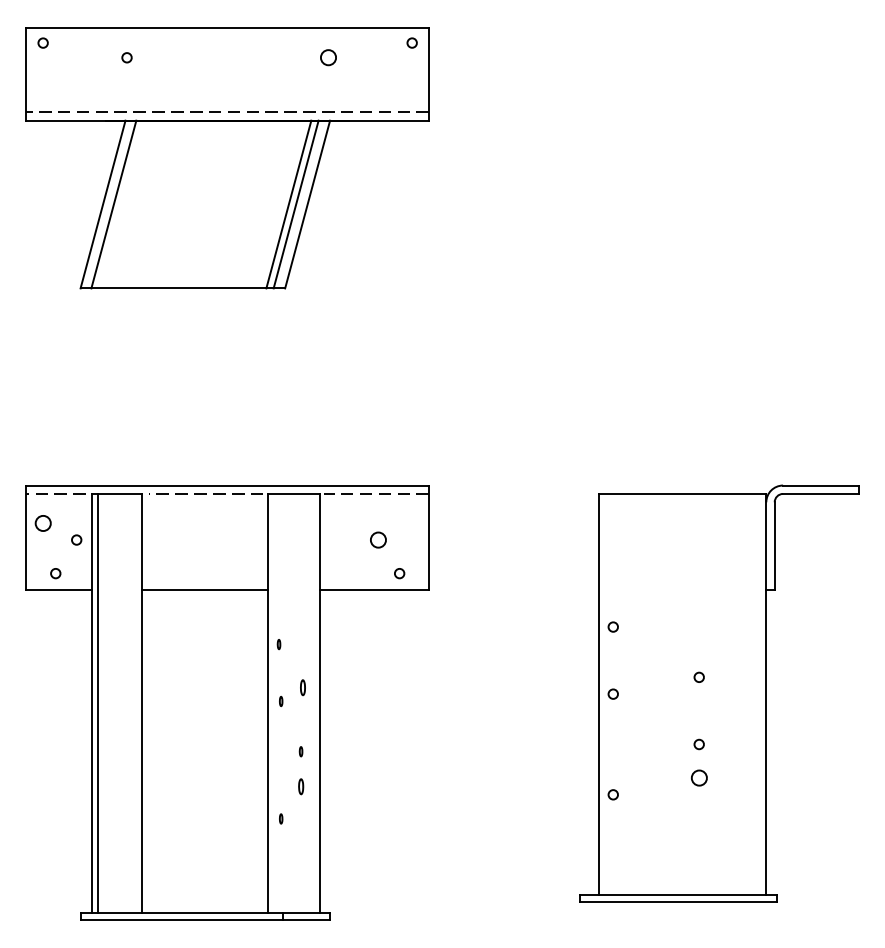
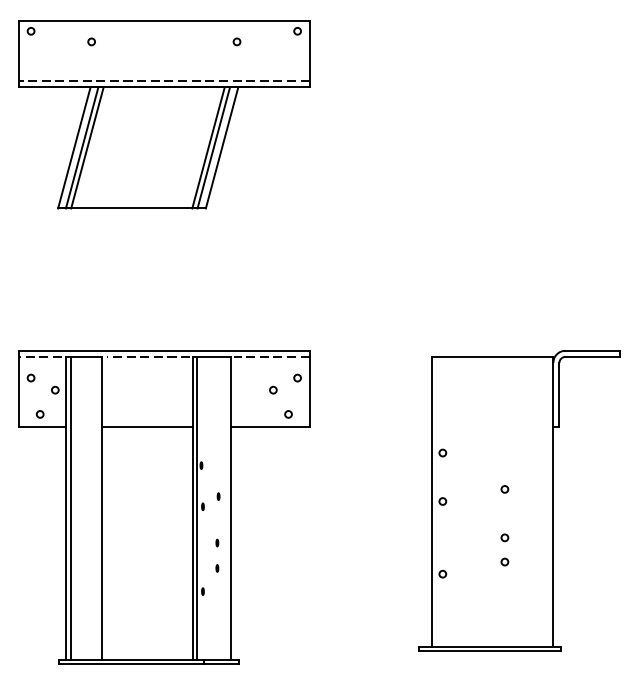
circle: (327, 57) -> (236, 41), size x0.62
line: (120, 204) -> (86, 147), added
circle: (42, 522) -> (30, 377), size x0.62
circle: (411, 522) -> (297, 377), added
circle: (378, 539) -> (273, 389), size x0.62
part: (302, 686) -> (218, 495), size x0.62
line: (273, 703) -> (197, 508), added
circle: (698, 777) -> (504, 561), size x0.62
part: (300, 786) -> (216, 568), size x0.62

